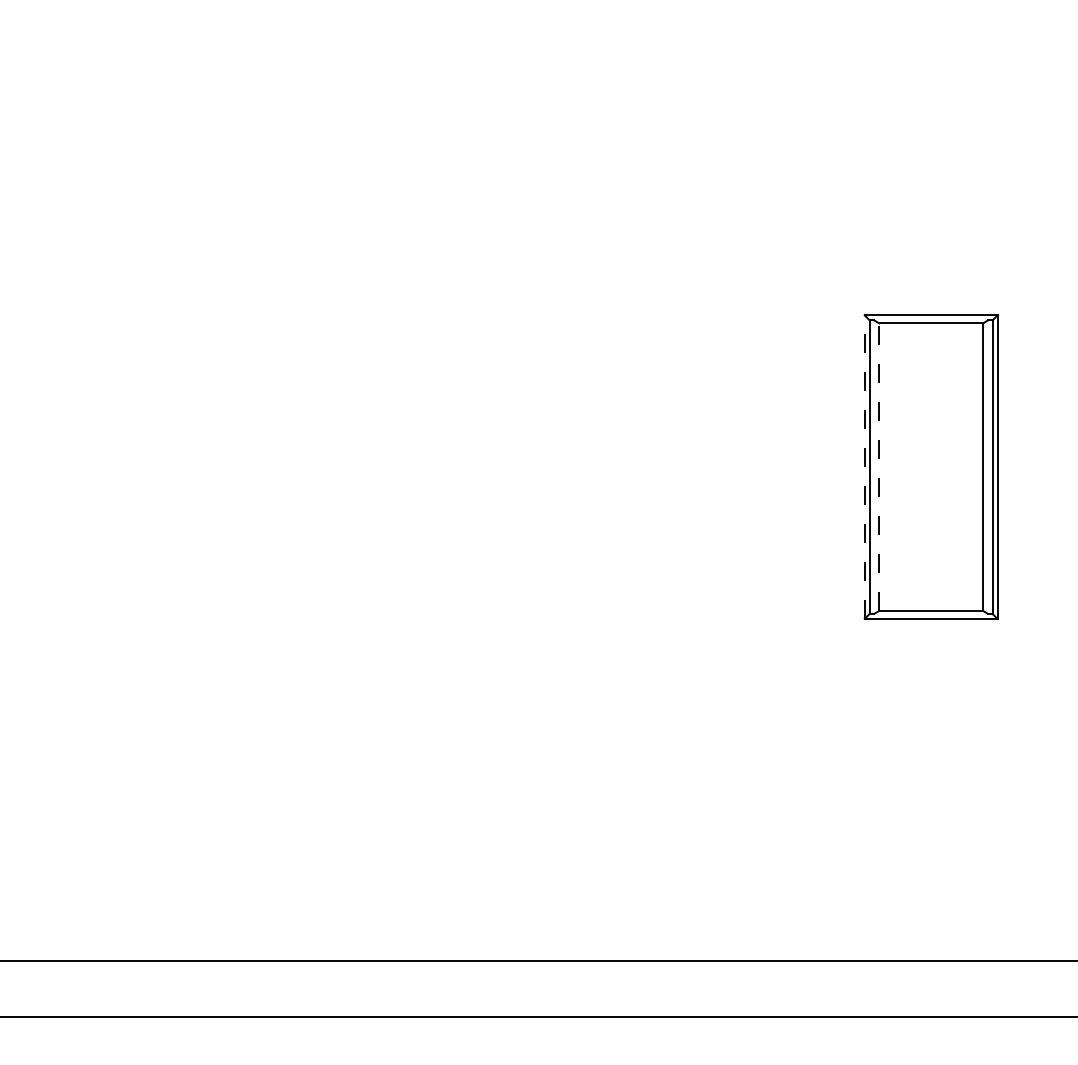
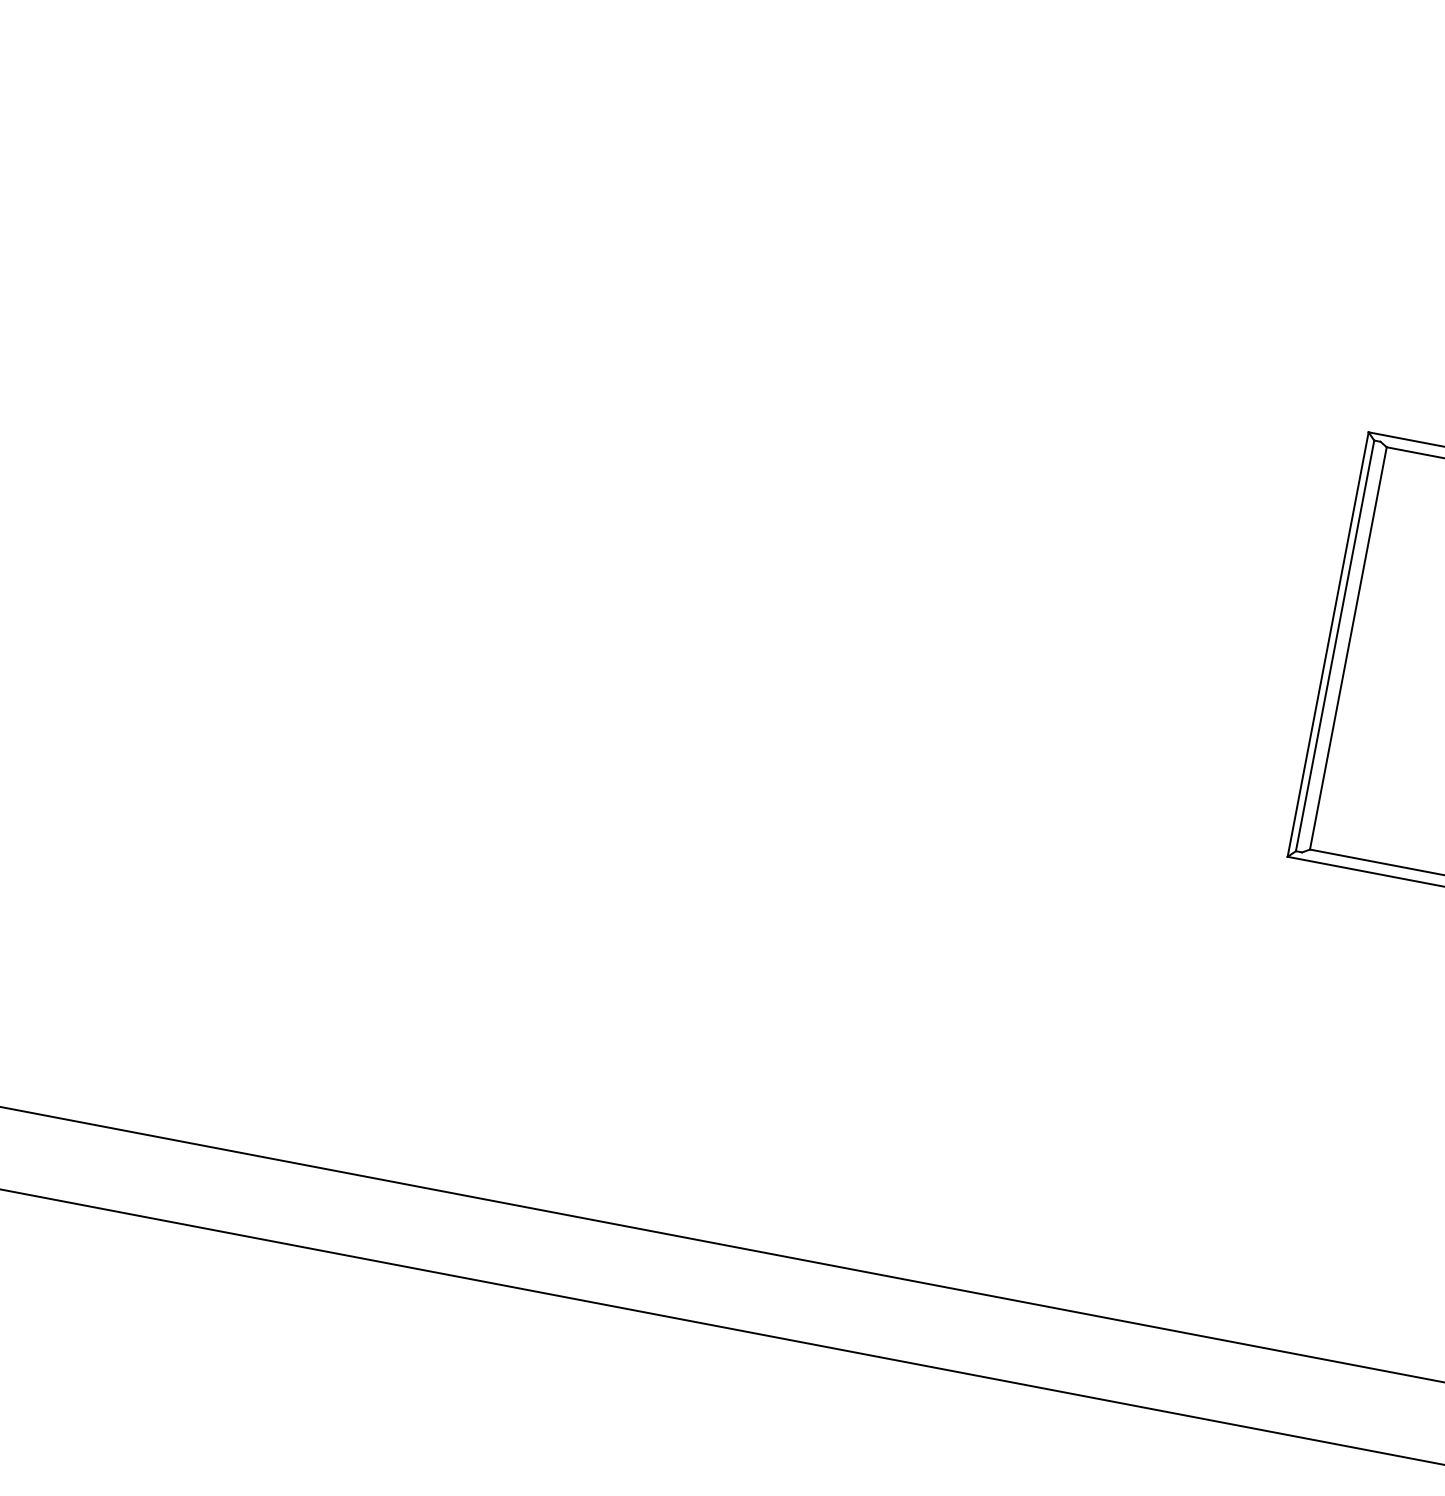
line: (864, 467) -> (1327, 644), dashed -> solid
line: (879, 467) -> (1348, 648), dashed -> solid

